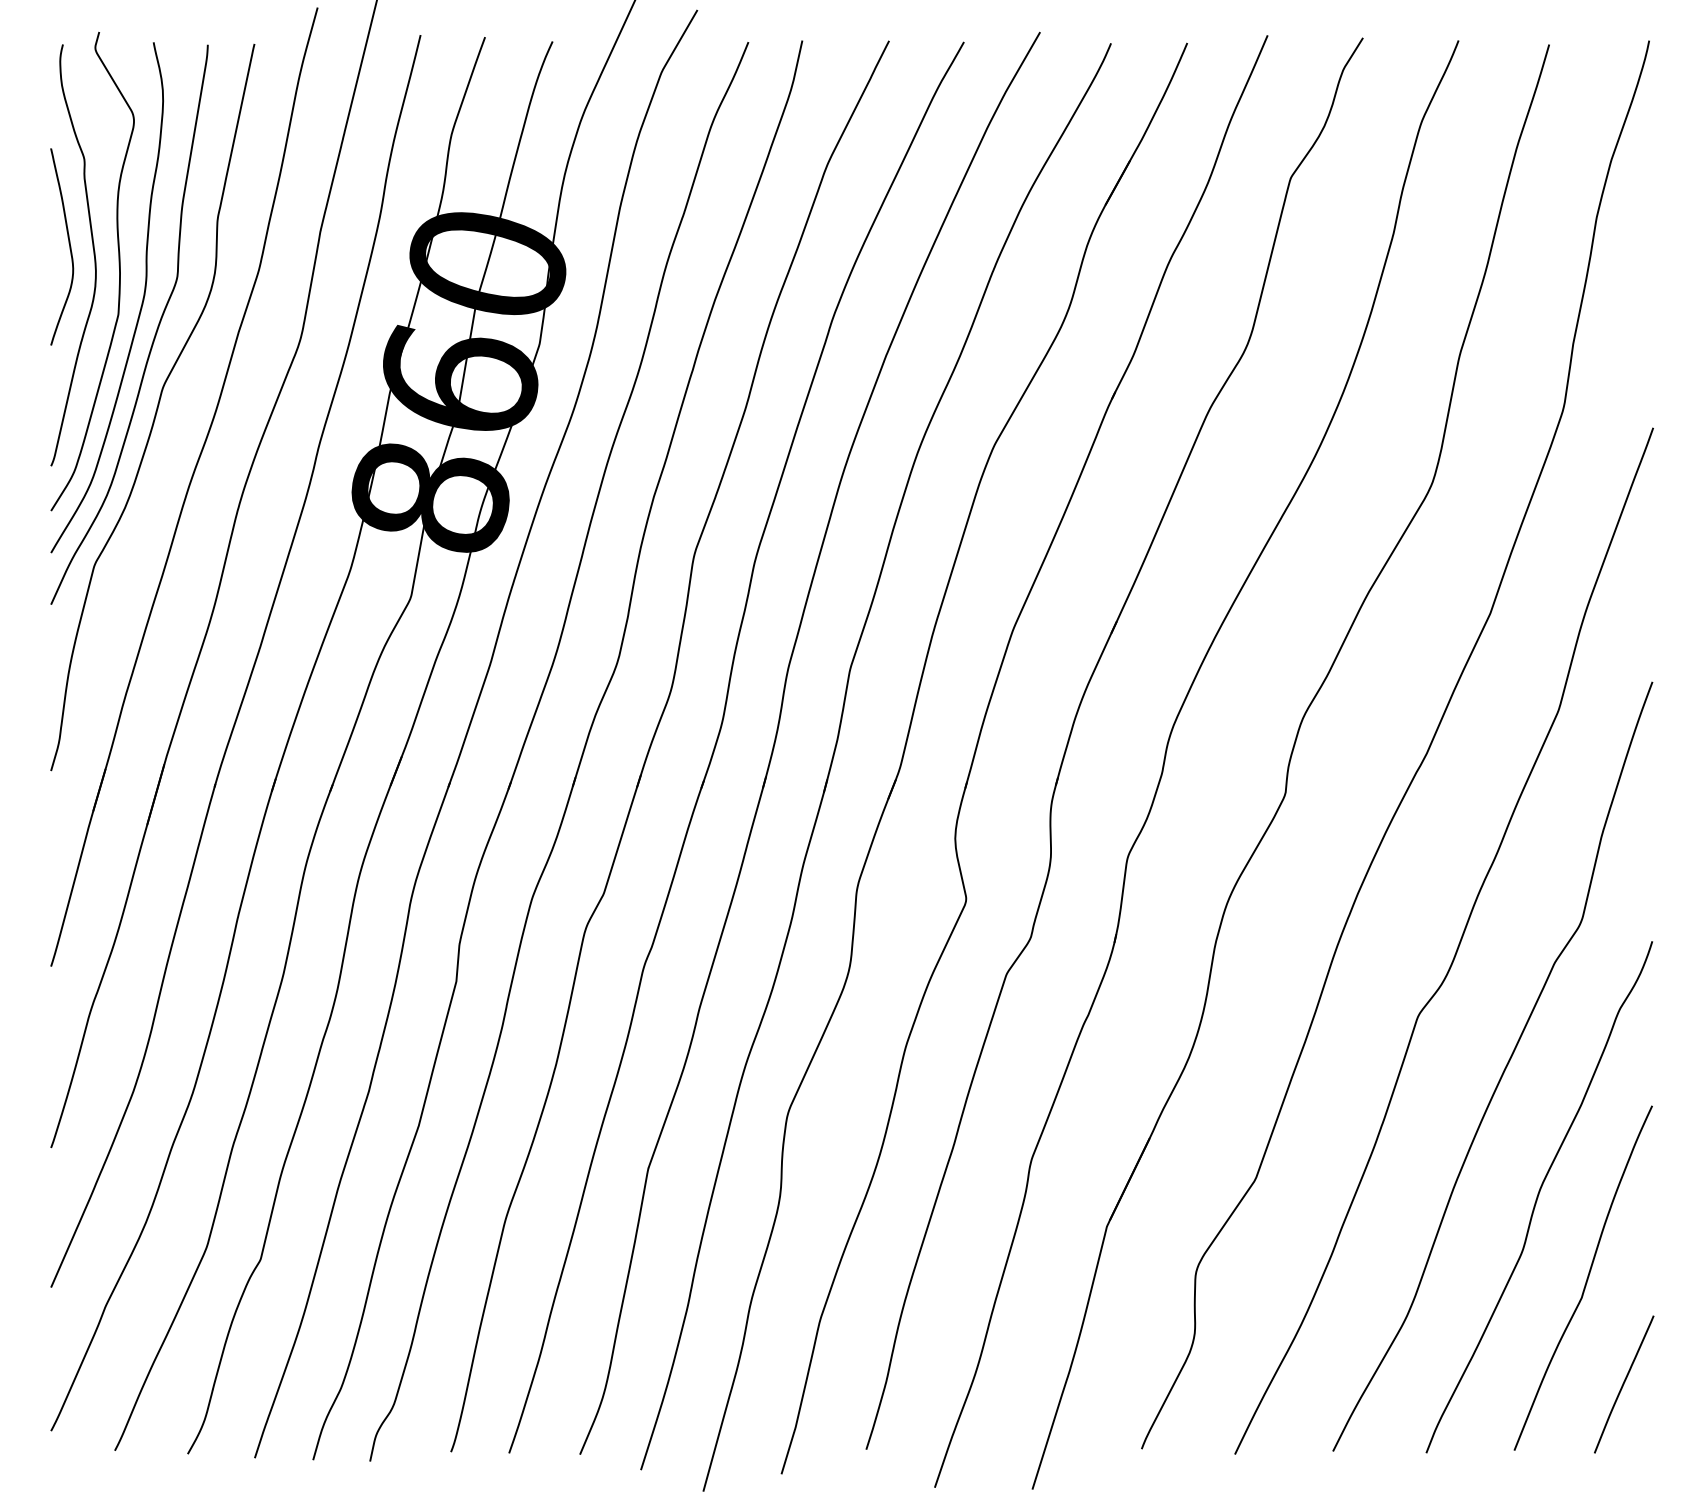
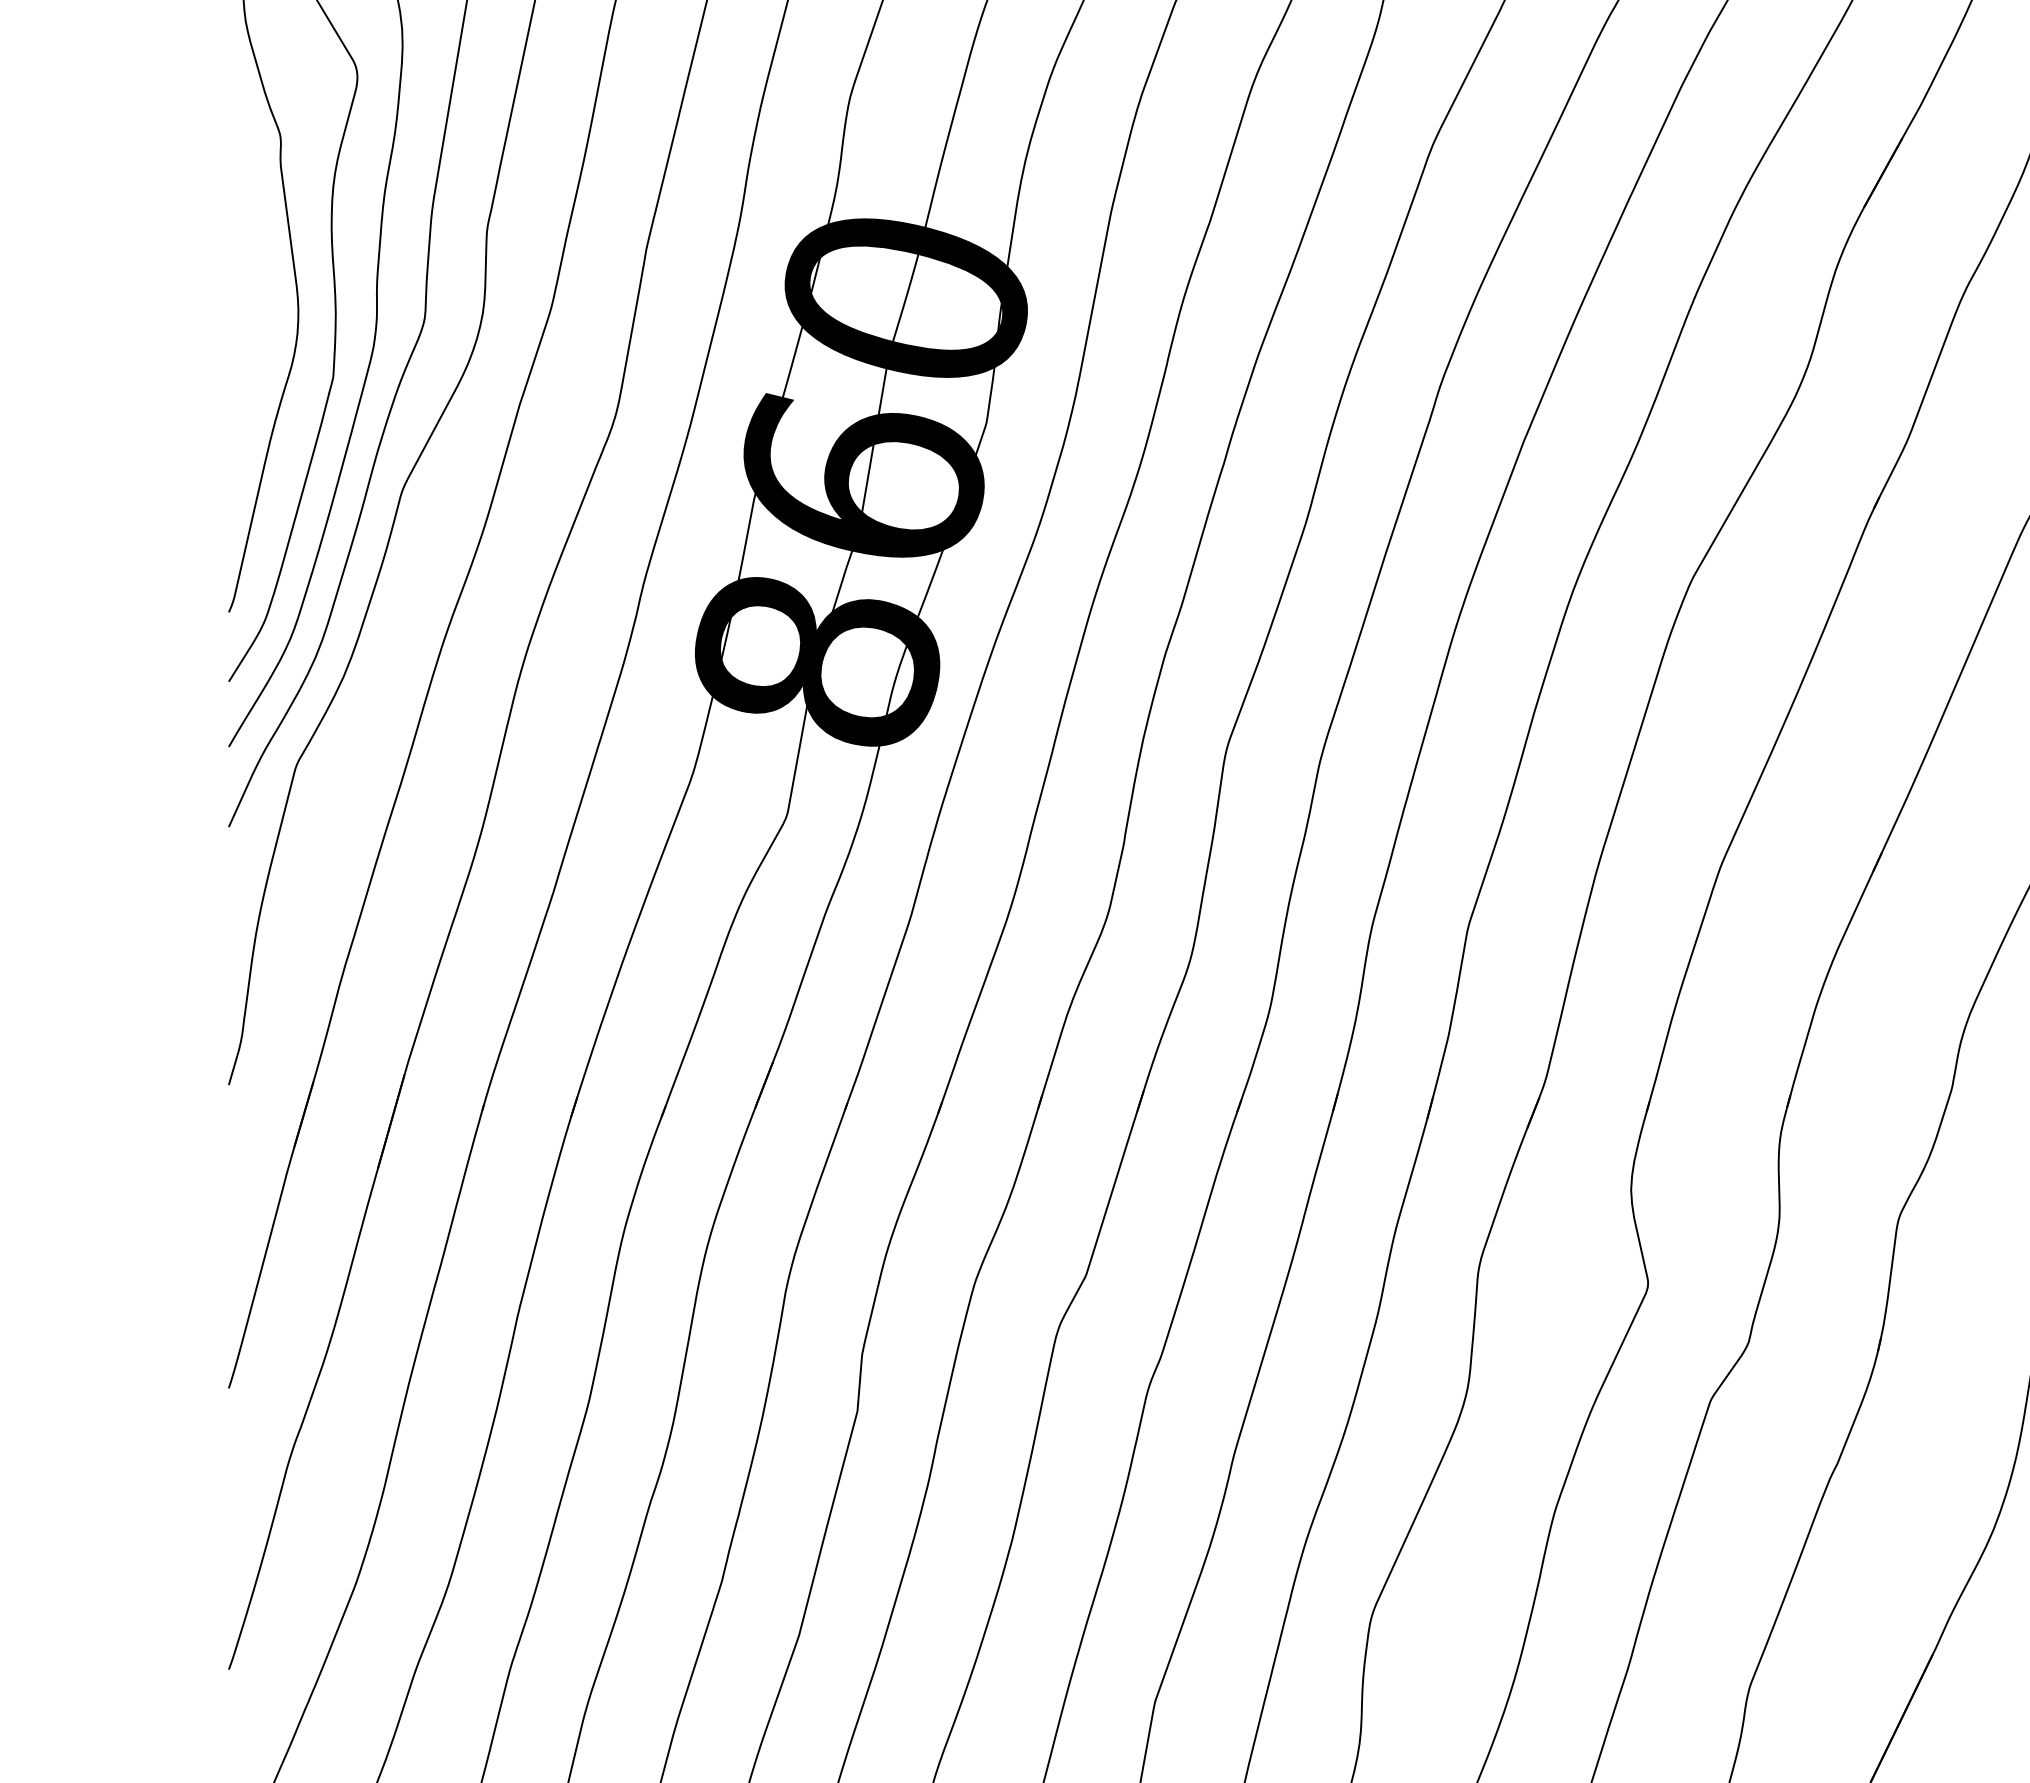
curve: (68, 243) -> (255, 266), removed

